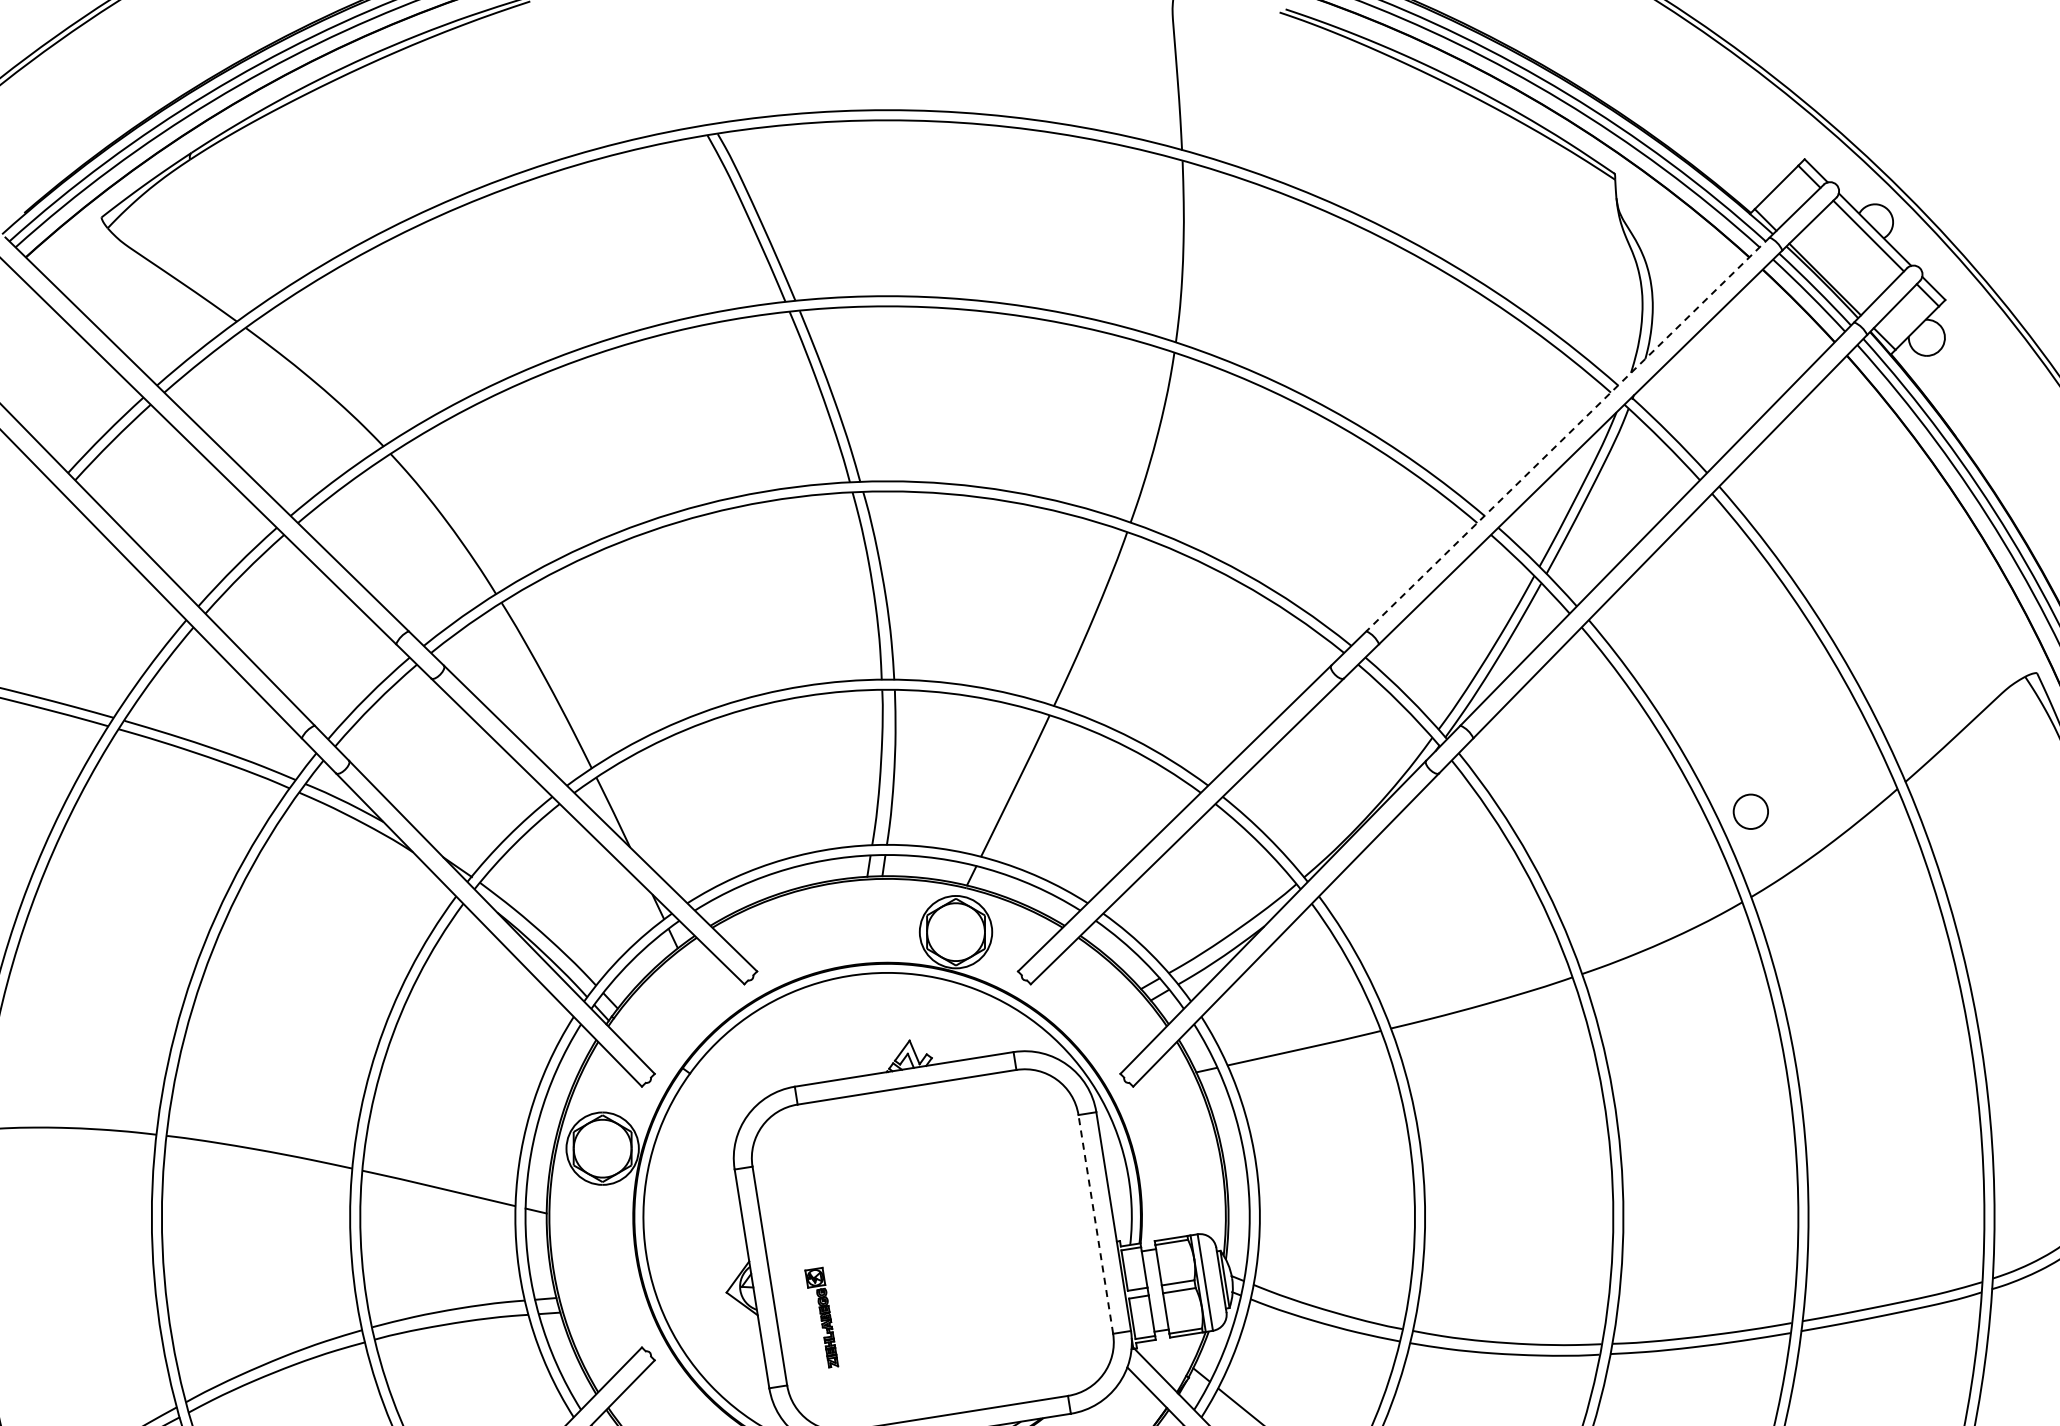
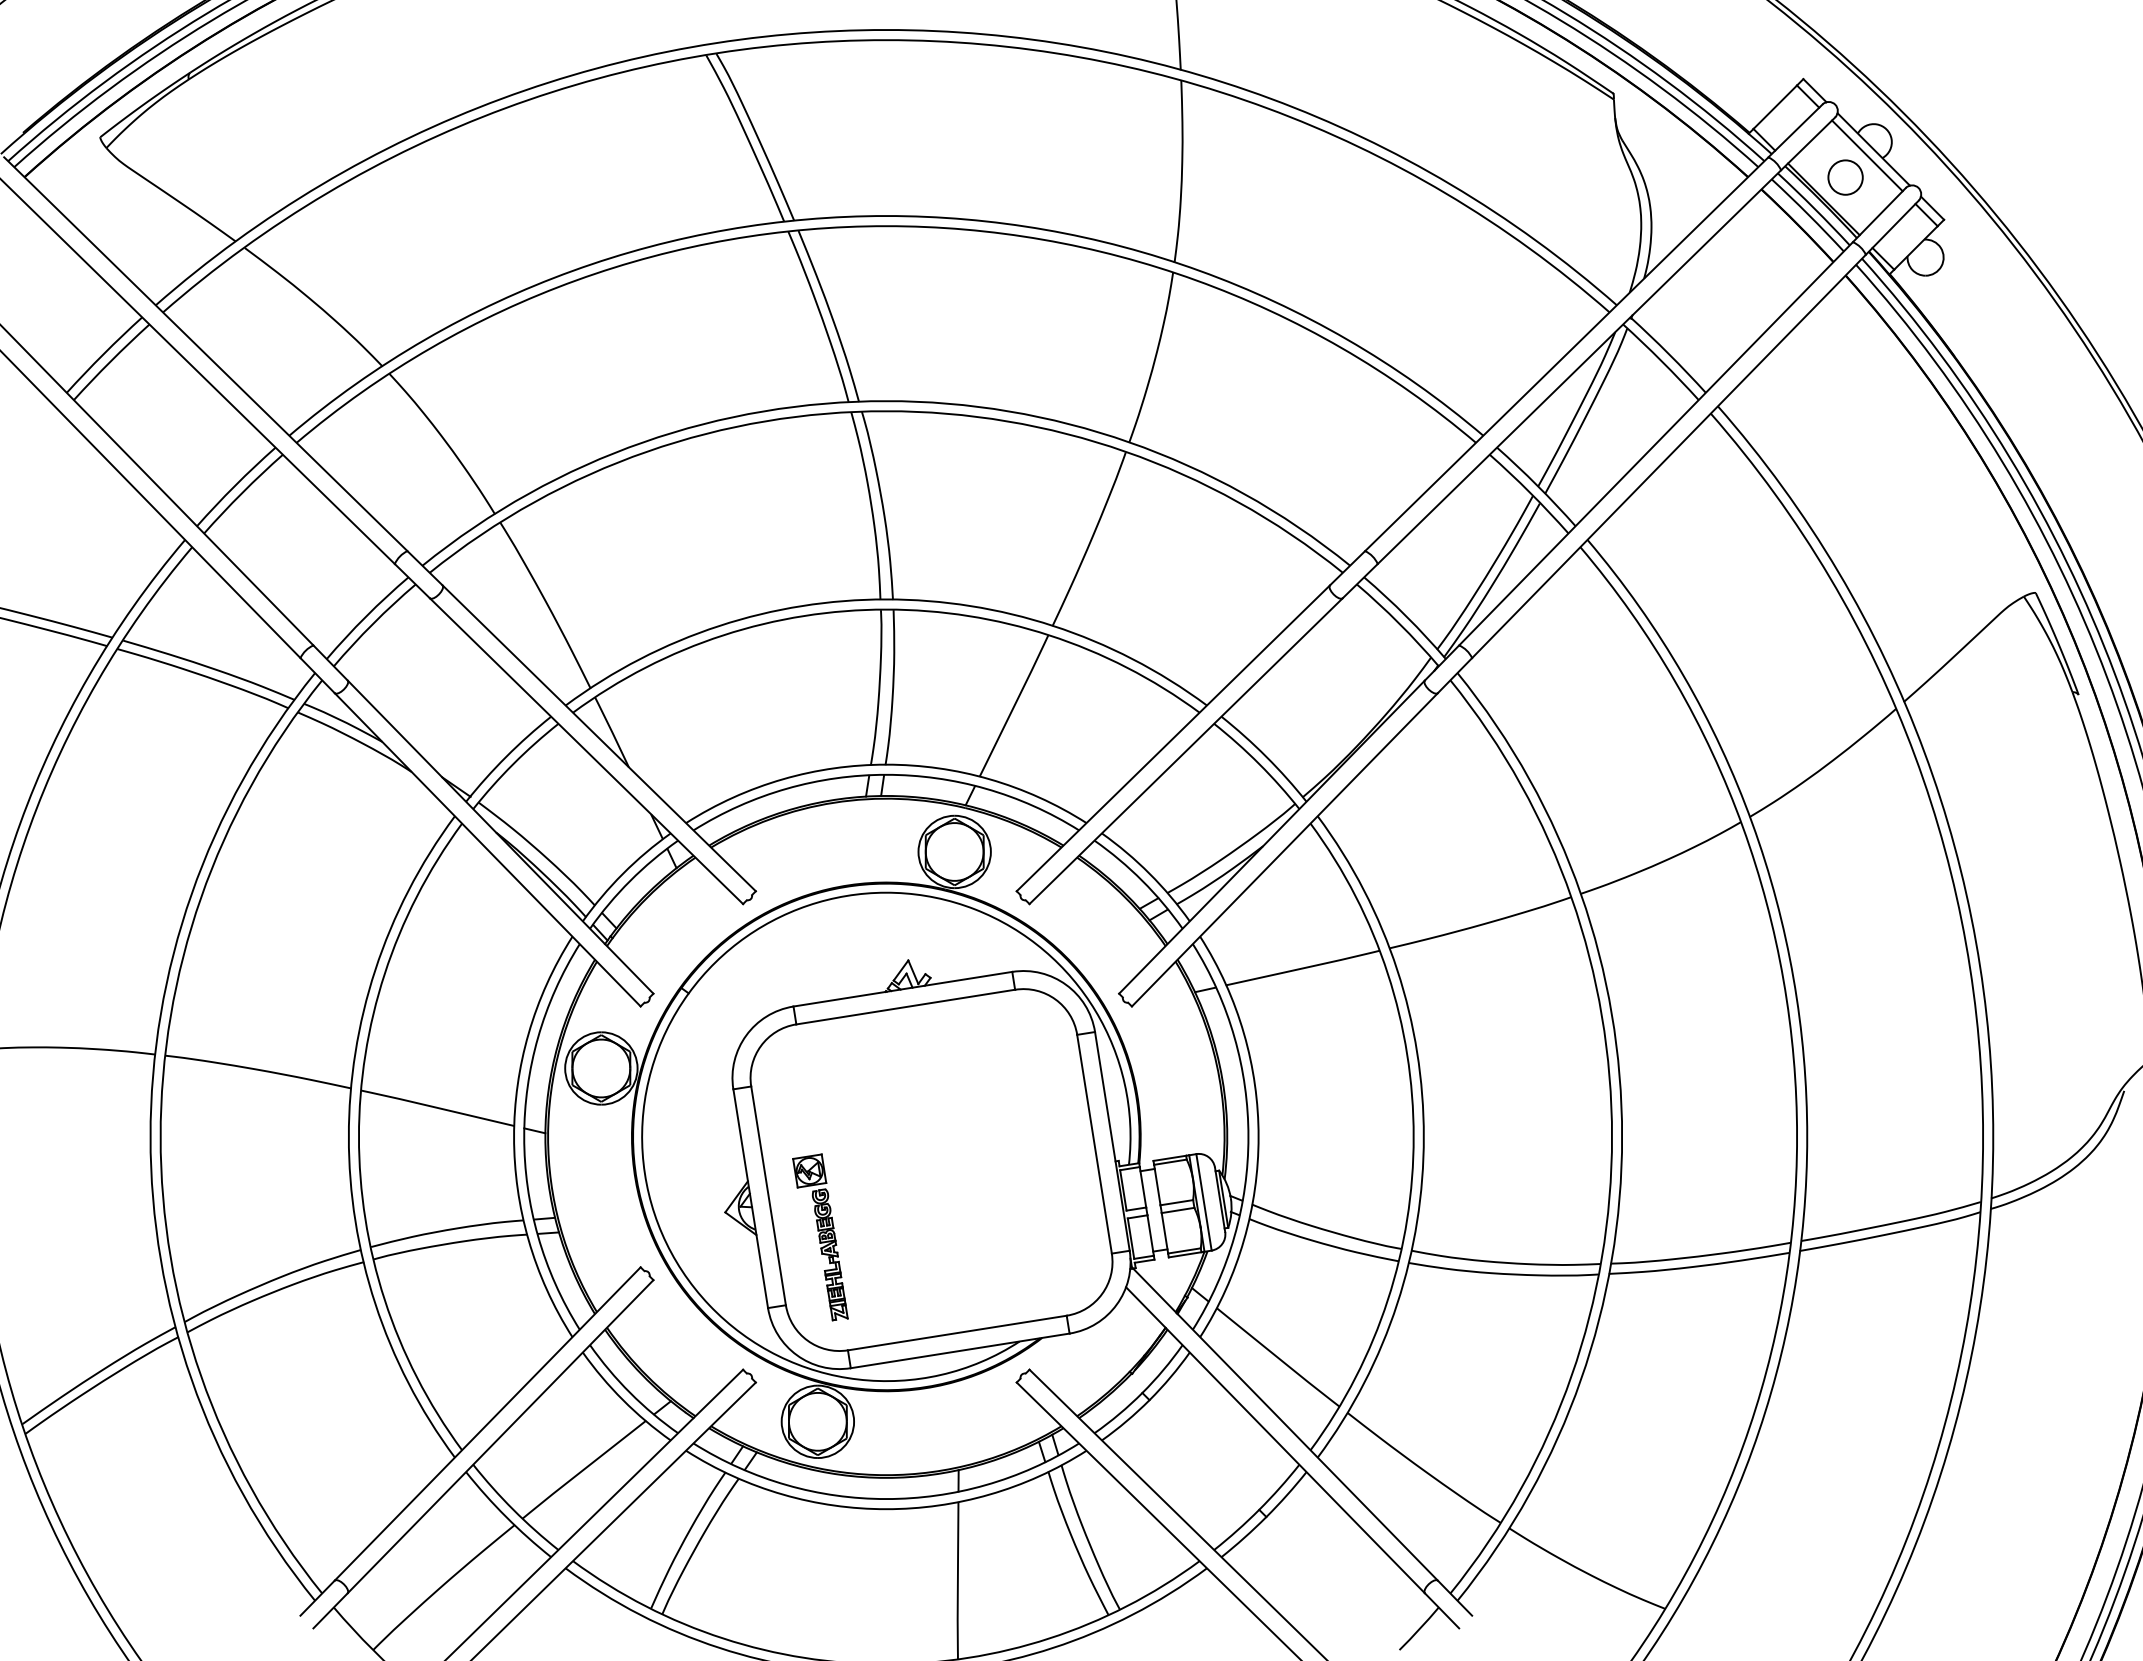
line: (1567, 434) -> (1566, 354), dashed -> solid
circle: (1750, 811) -> (1845, 177), moved
line: (1095, 1224) -> (1094, 1144), dashed -> solid
part: (821, 1317) -> (820, 1237), size x1.67

